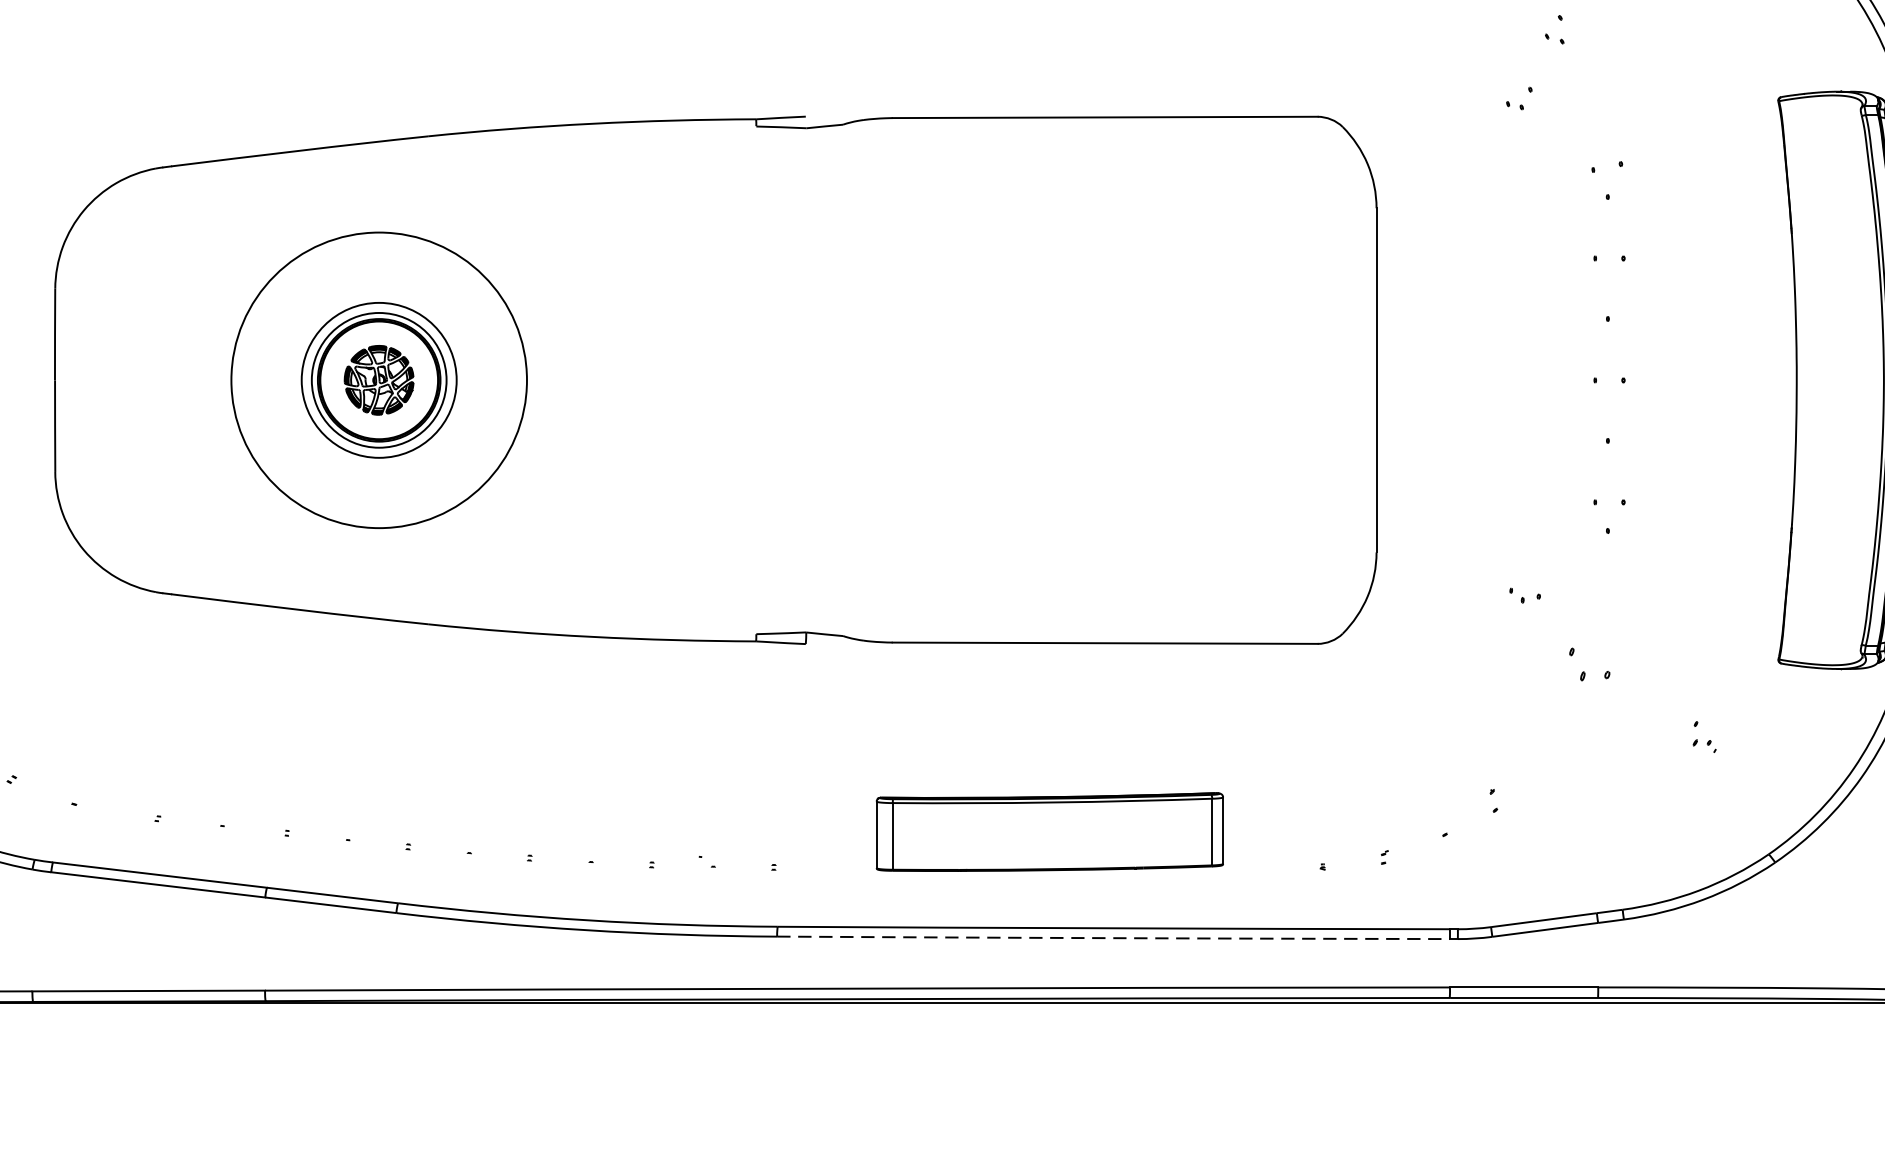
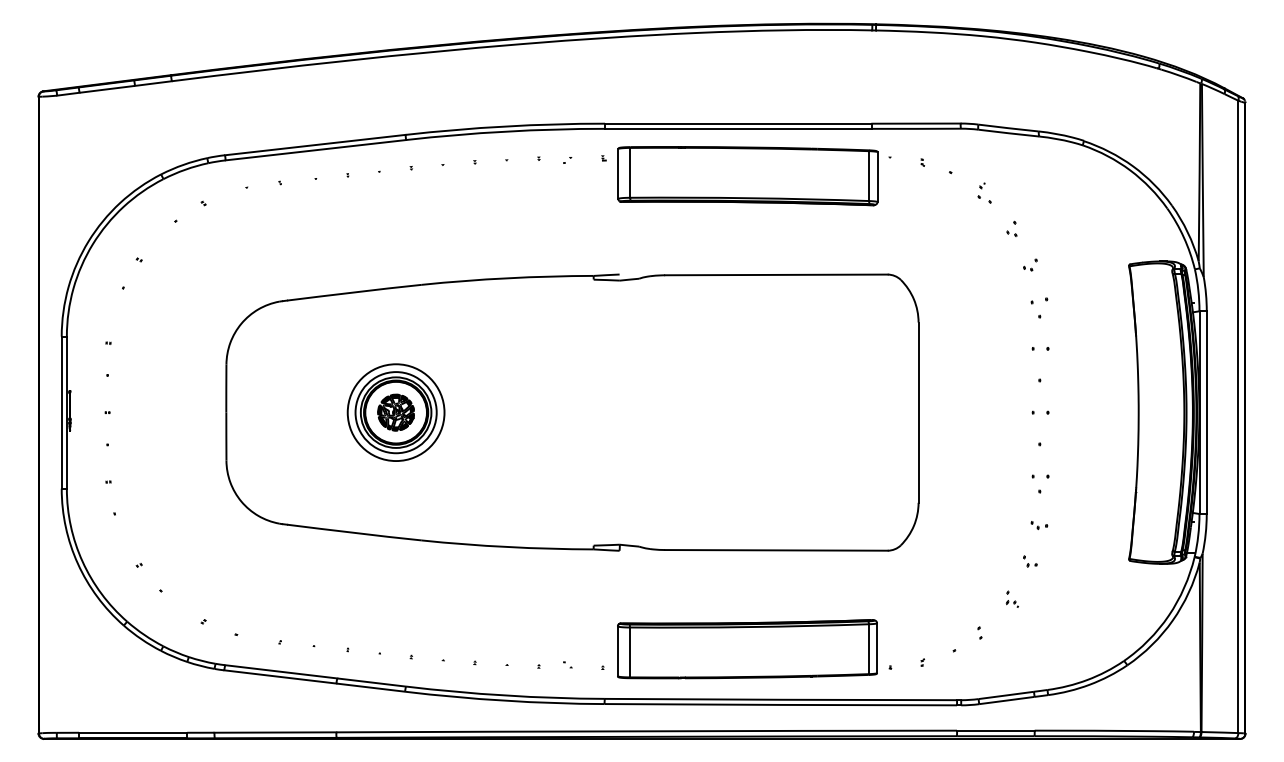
part: (1519, 97) -> (1030, 264), moved
circle: (377, 380) -> (395, 412), size x0.62
part: (1525, 595) -> (1039, 525), moved
part: (1590, 664) -> (1030, 561), size x0.62
part: (1702, 735) -> (1011, 598), moved
part: (1049, 832) -> (747, 649), size x1.43
arc: (1112, 937) -> (780, 704), dashed -> solid

